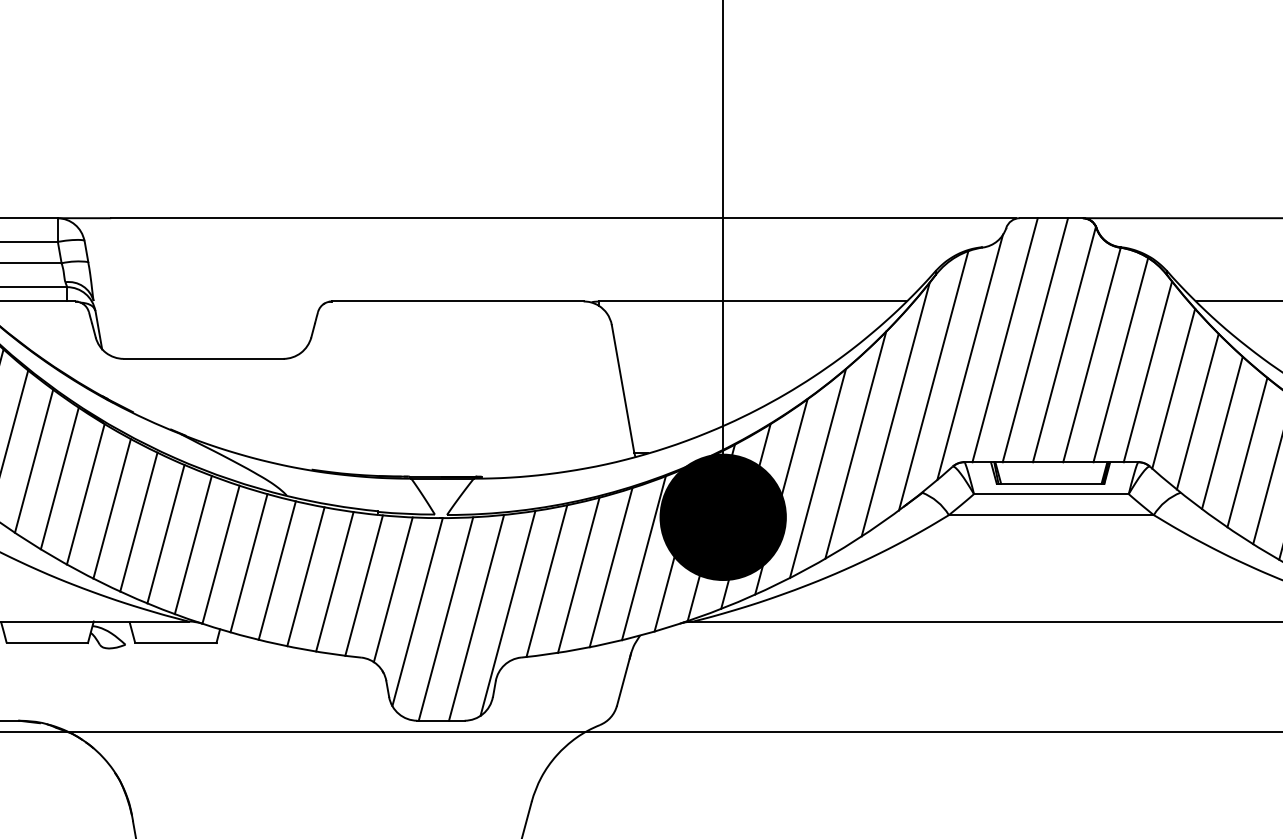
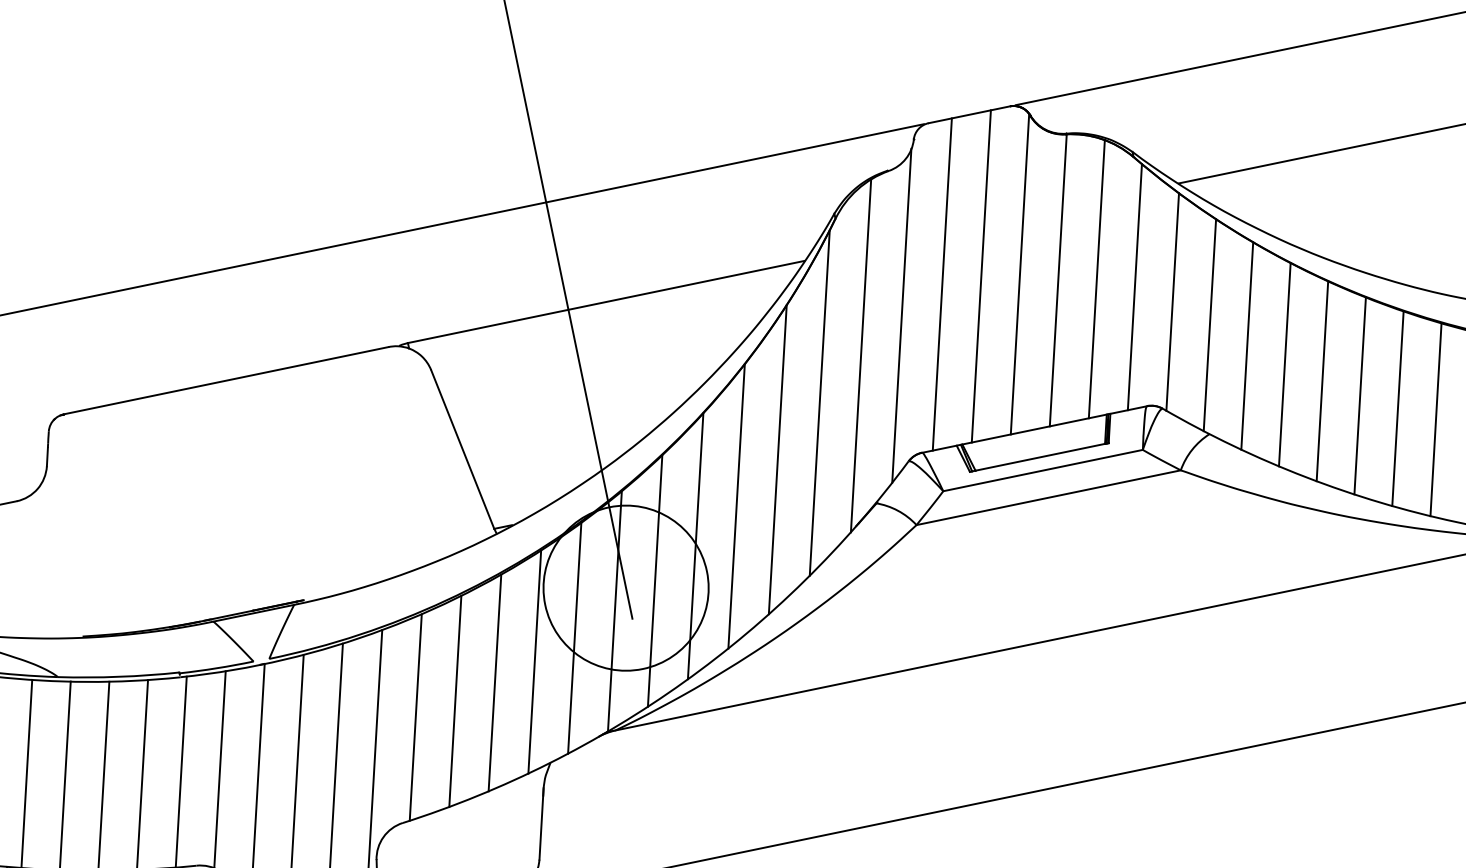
fill: (722, 517) -> (625, 588), removed

